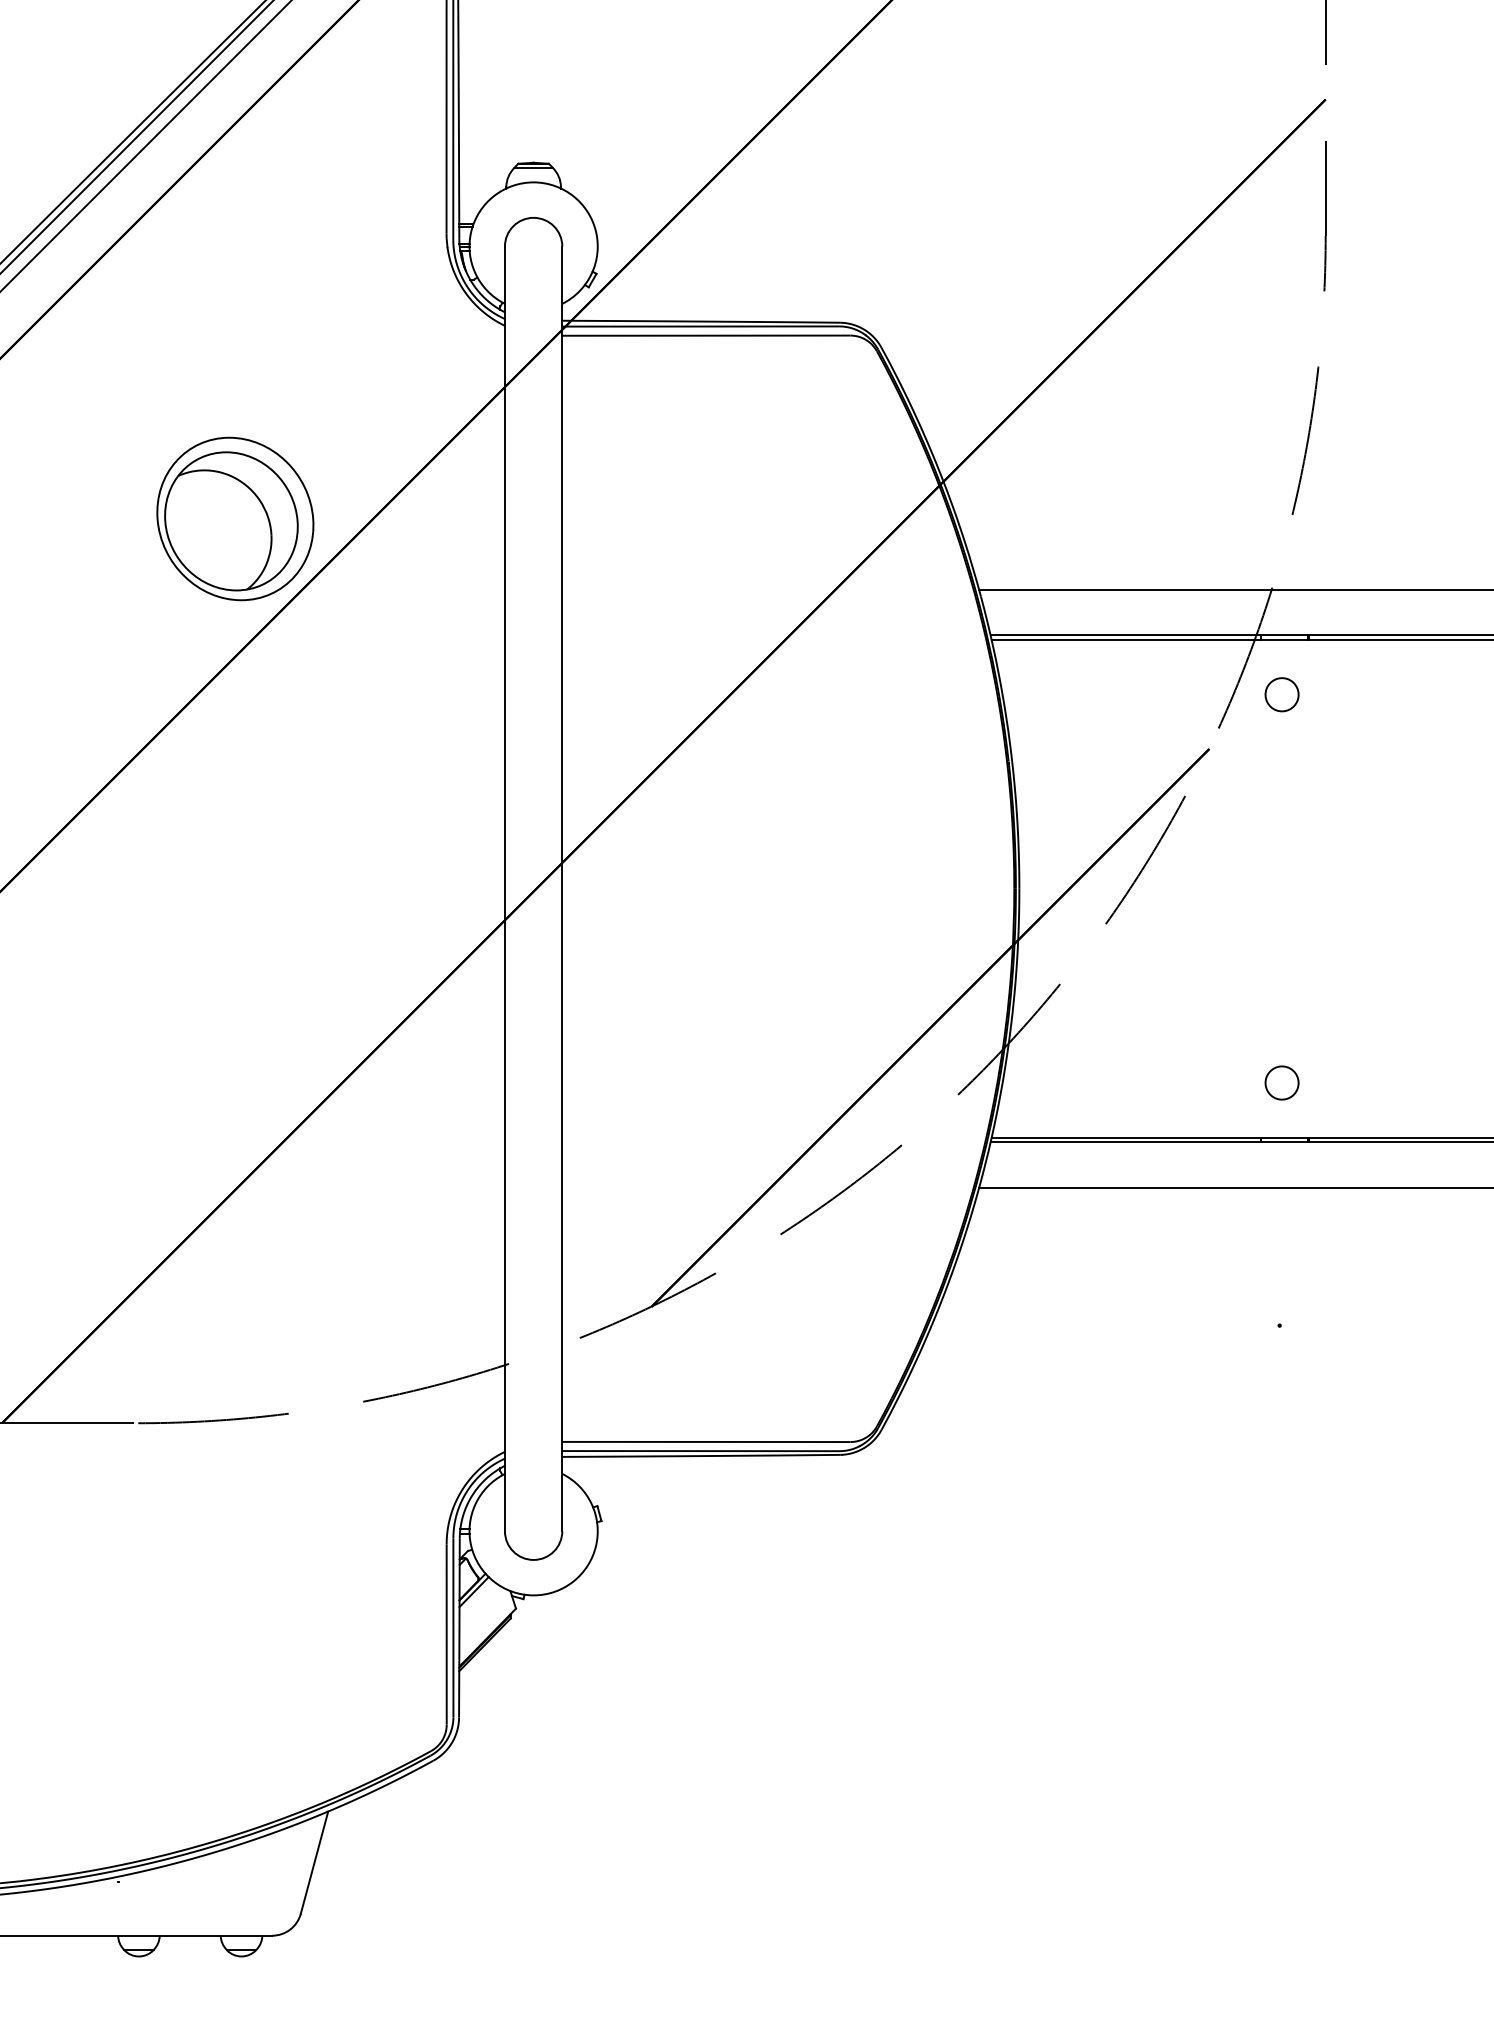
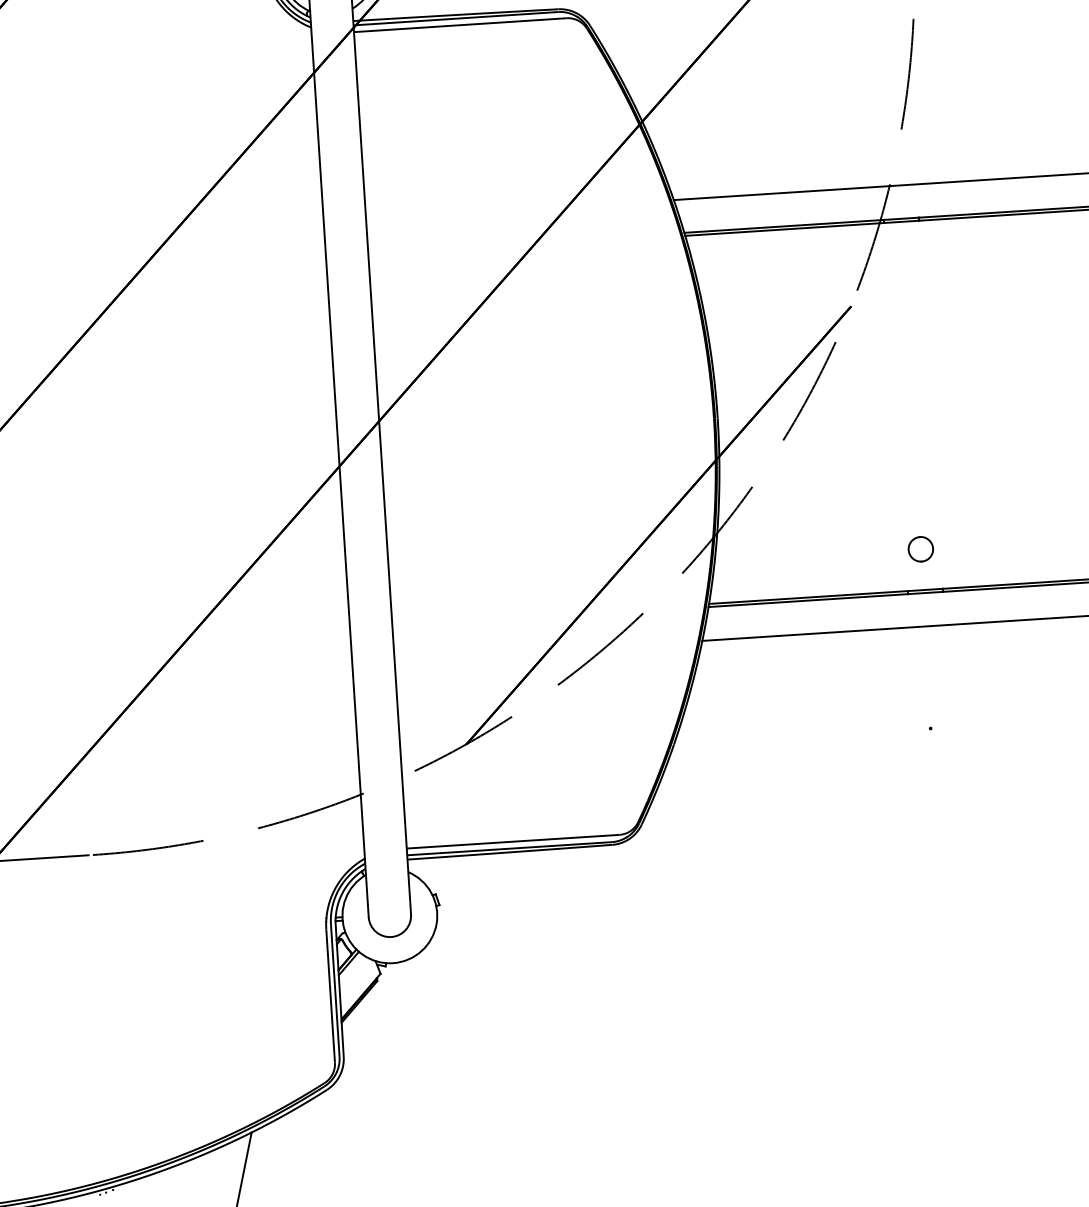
part: (235, 518) -> (121, 182), removed
part: (1281, 694) -> (901, 262), removed

